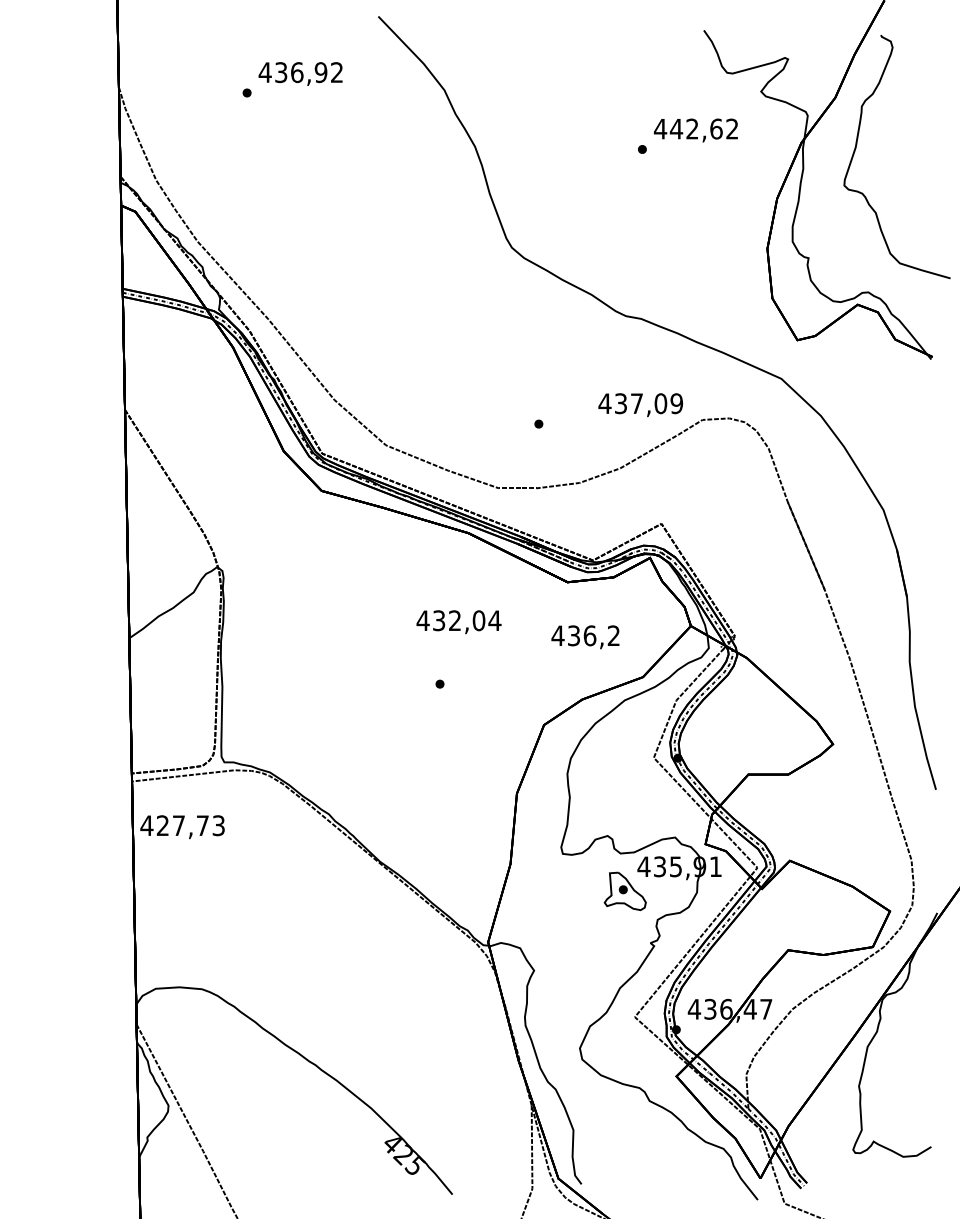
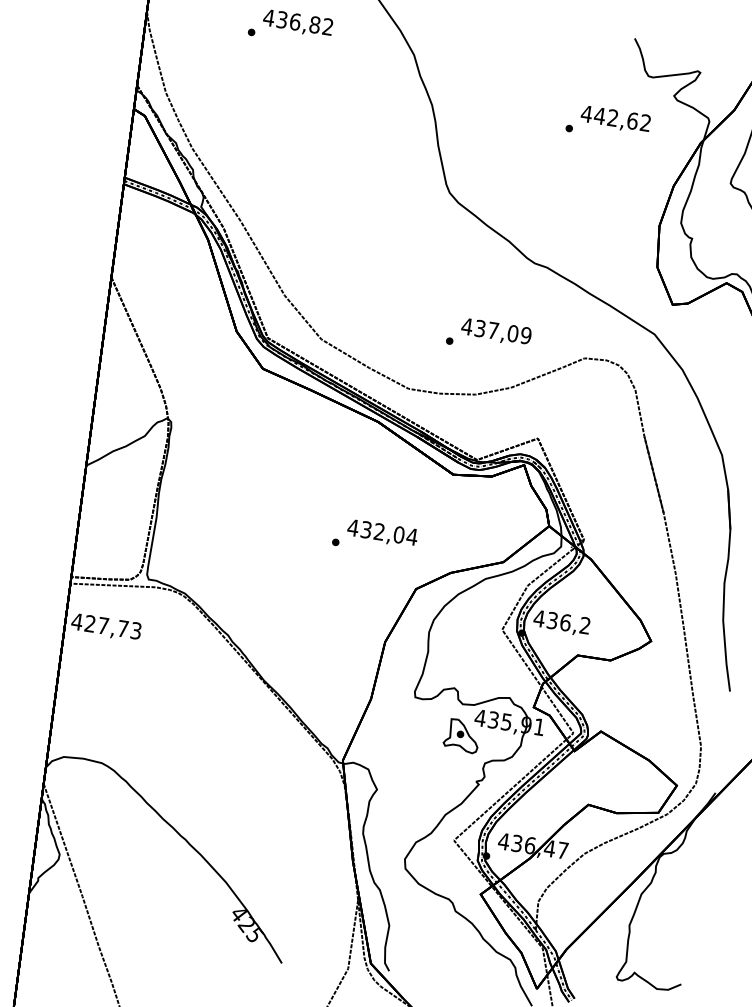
text: (320, 72) -> (314, 24), 436,92 -> 436,82
text: (640, 405) -> (496, 332), moved
text: (458, 622) -> (382, 533), moved
text: (585, 637) -> (561, 623), moved

